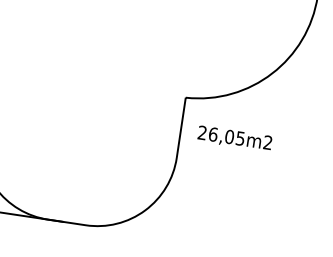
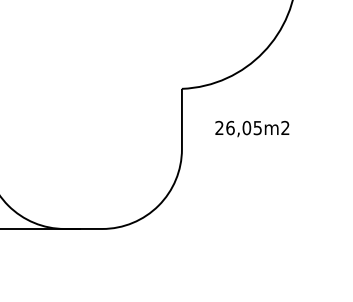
text: (235, 138) -> (252, 128), moved

